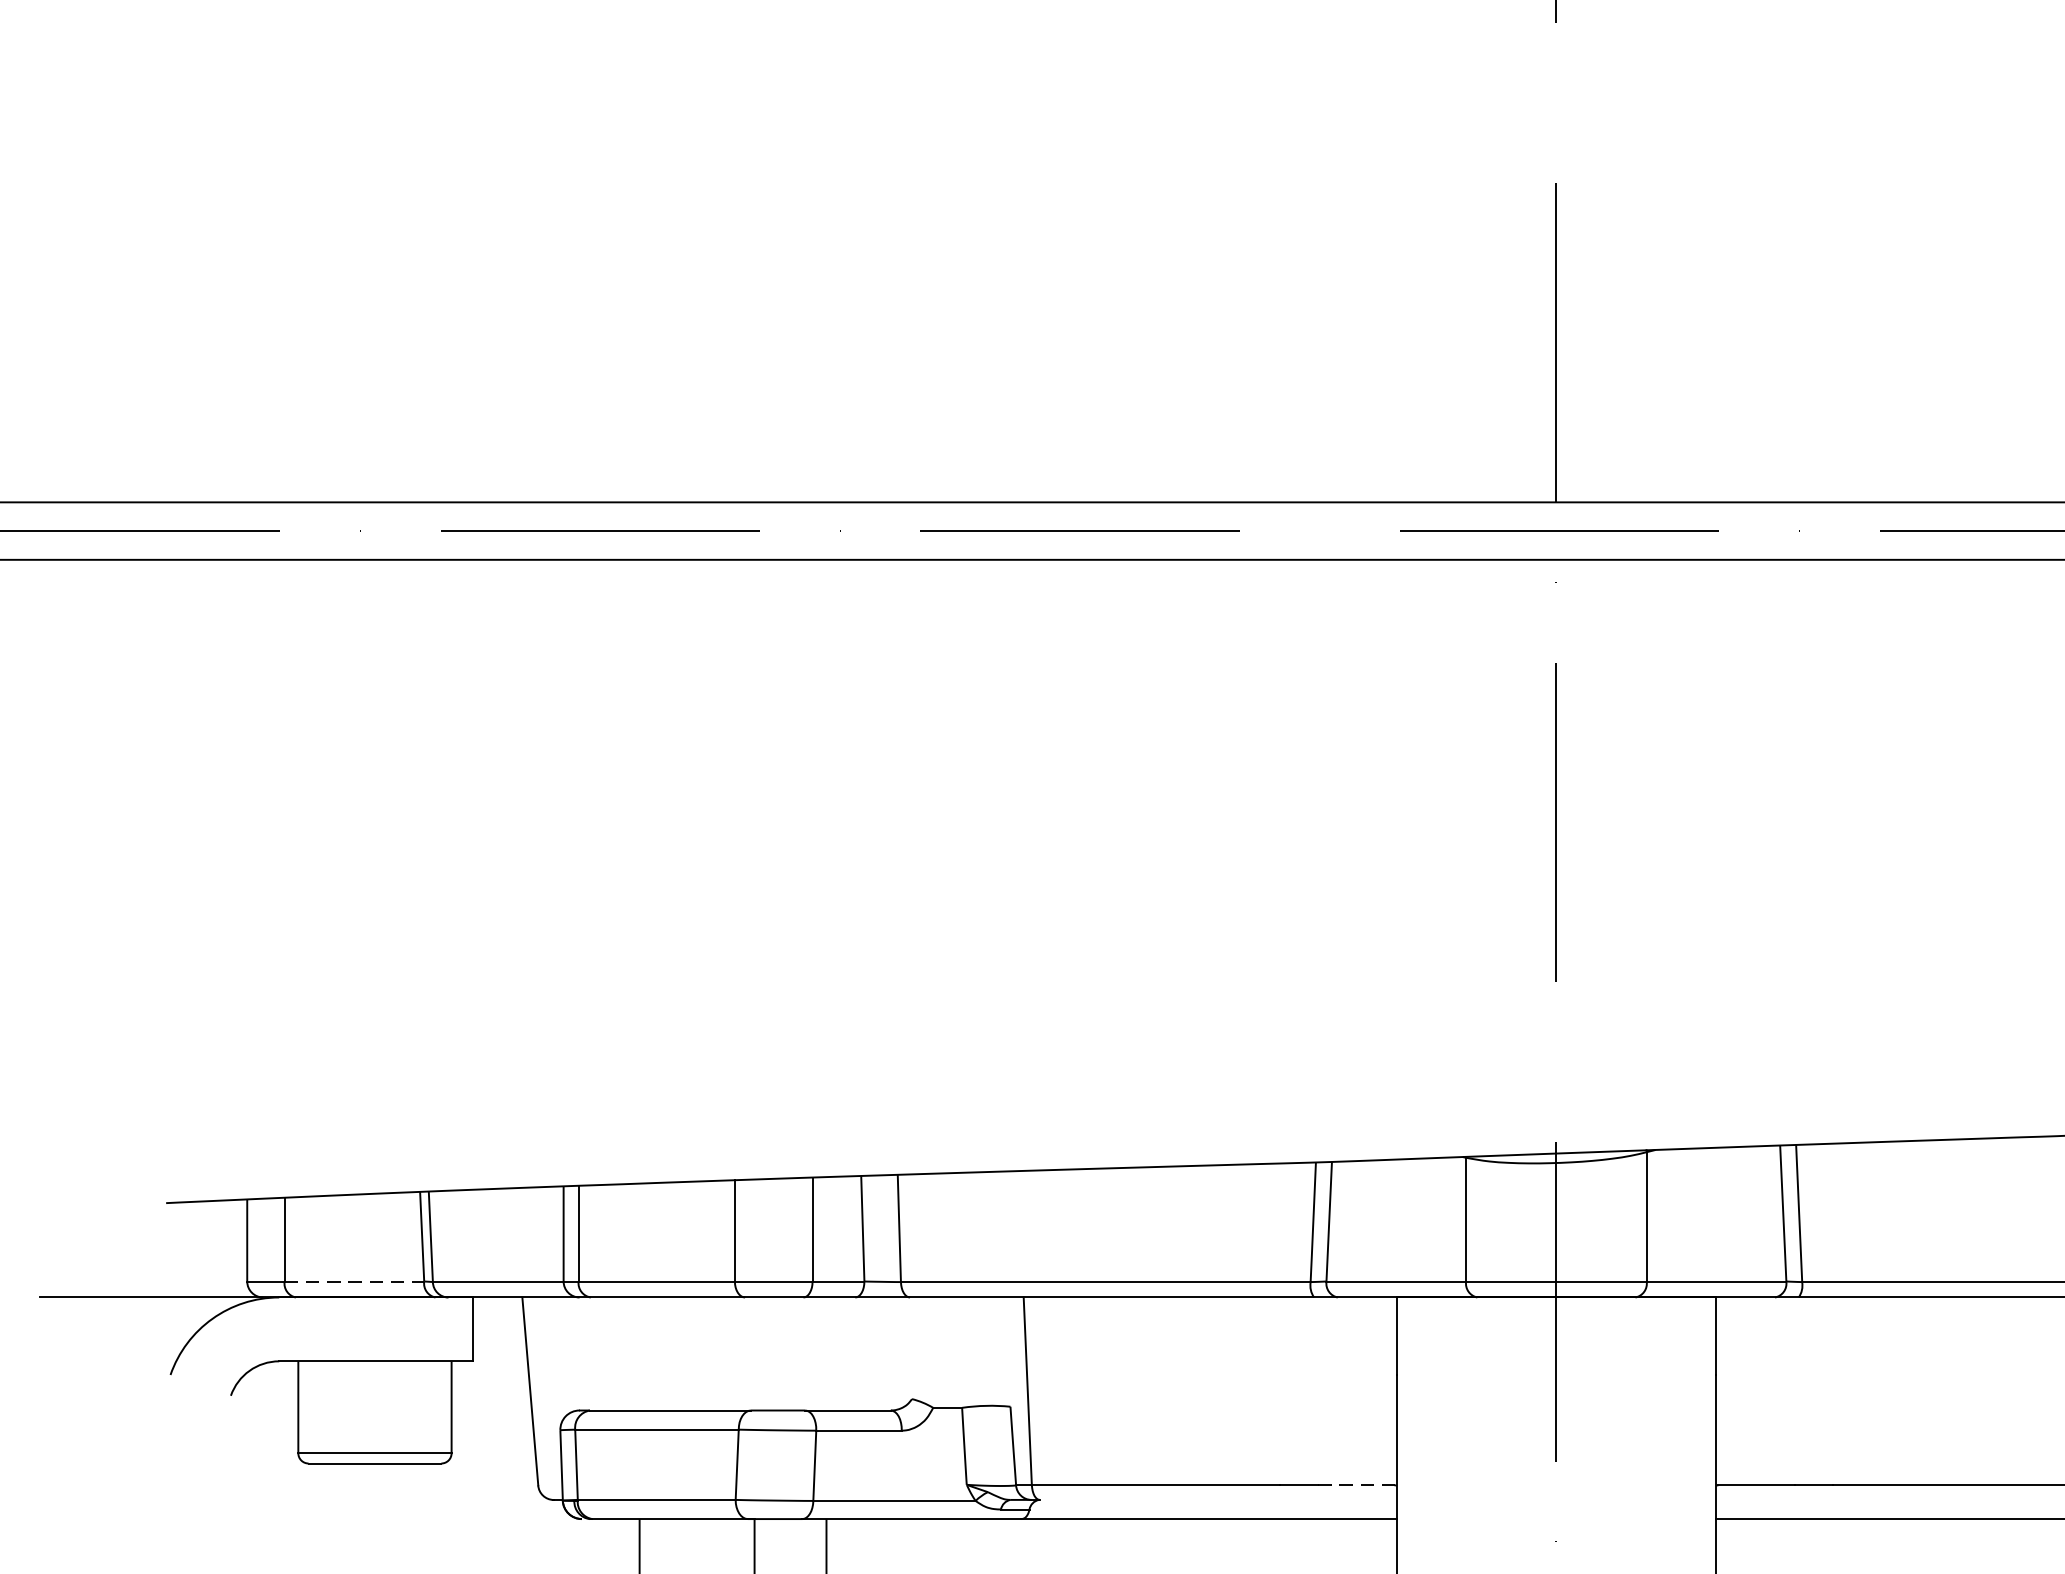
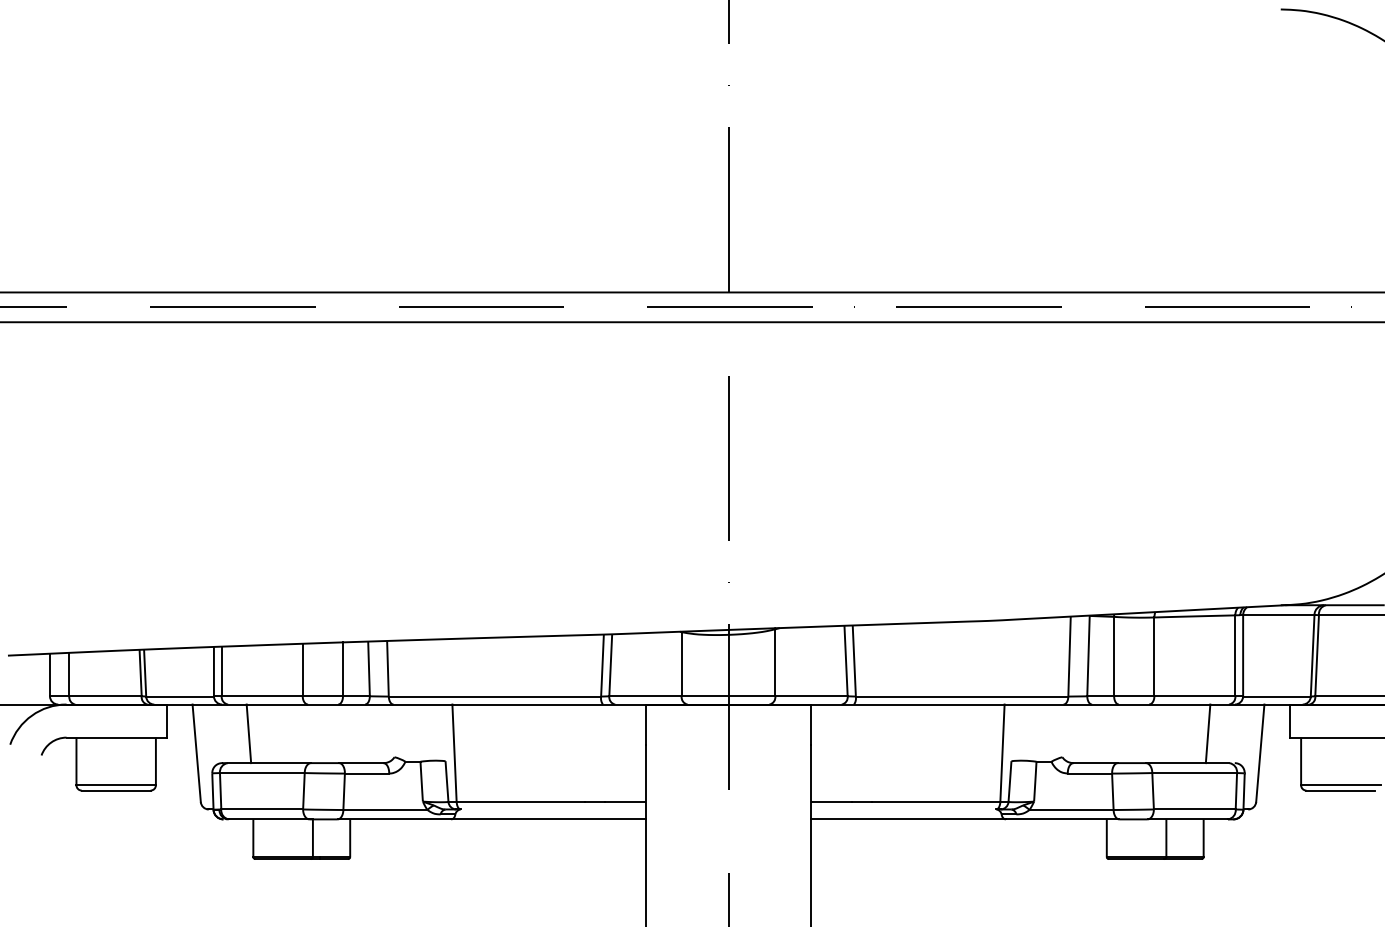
line: (356, 1281) -> (106, 696), dashed -> solid
line: (630, 1353) -> (248, 733), added
line: (1355, 1484) -> (624, 801), dashed -> solid

